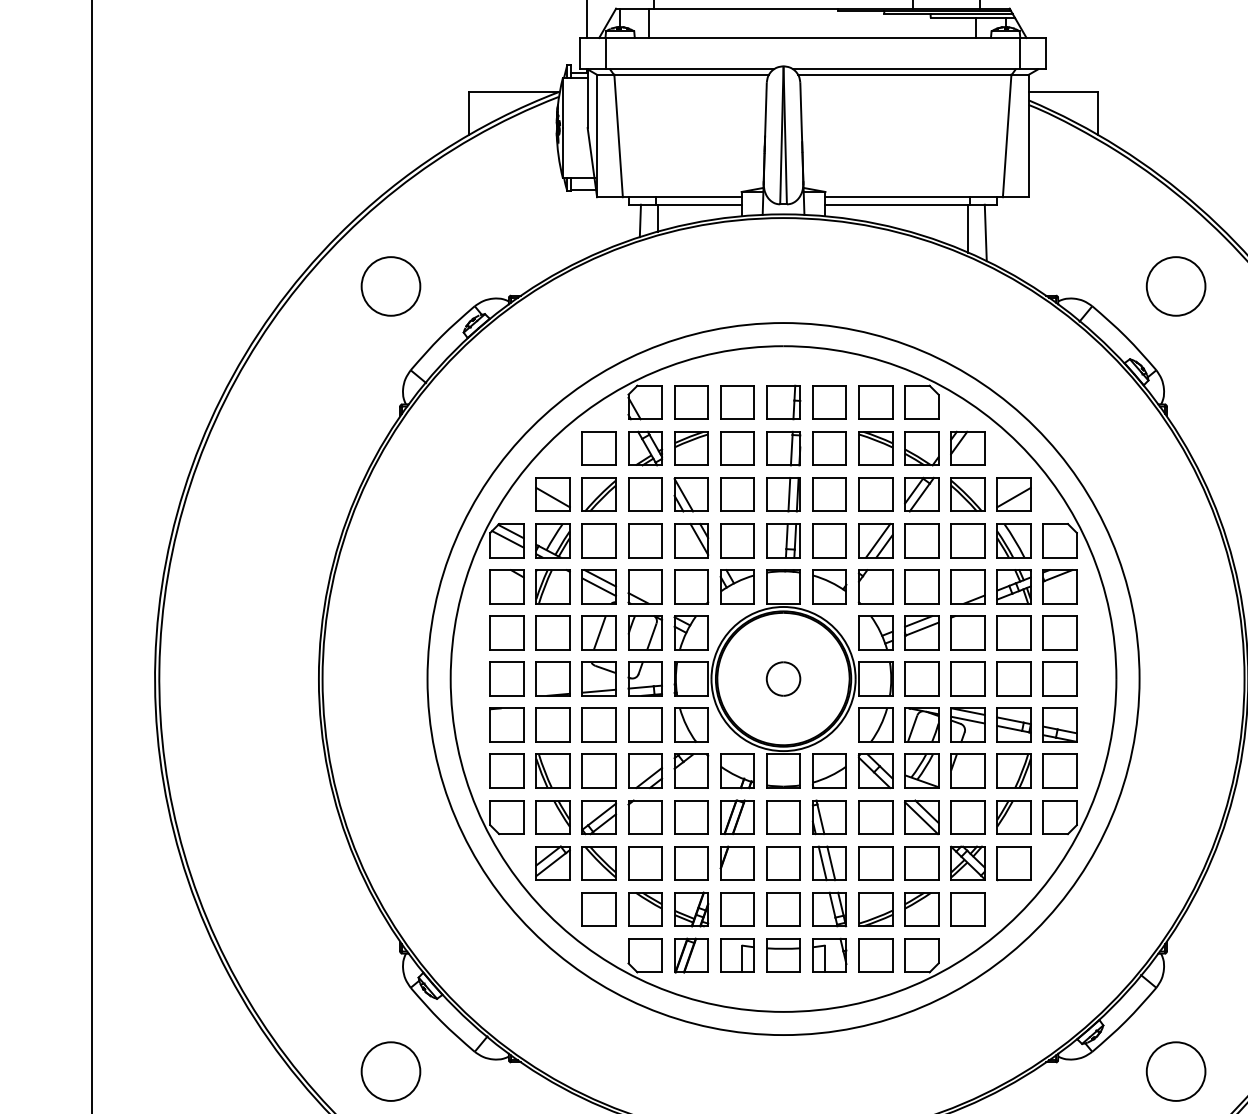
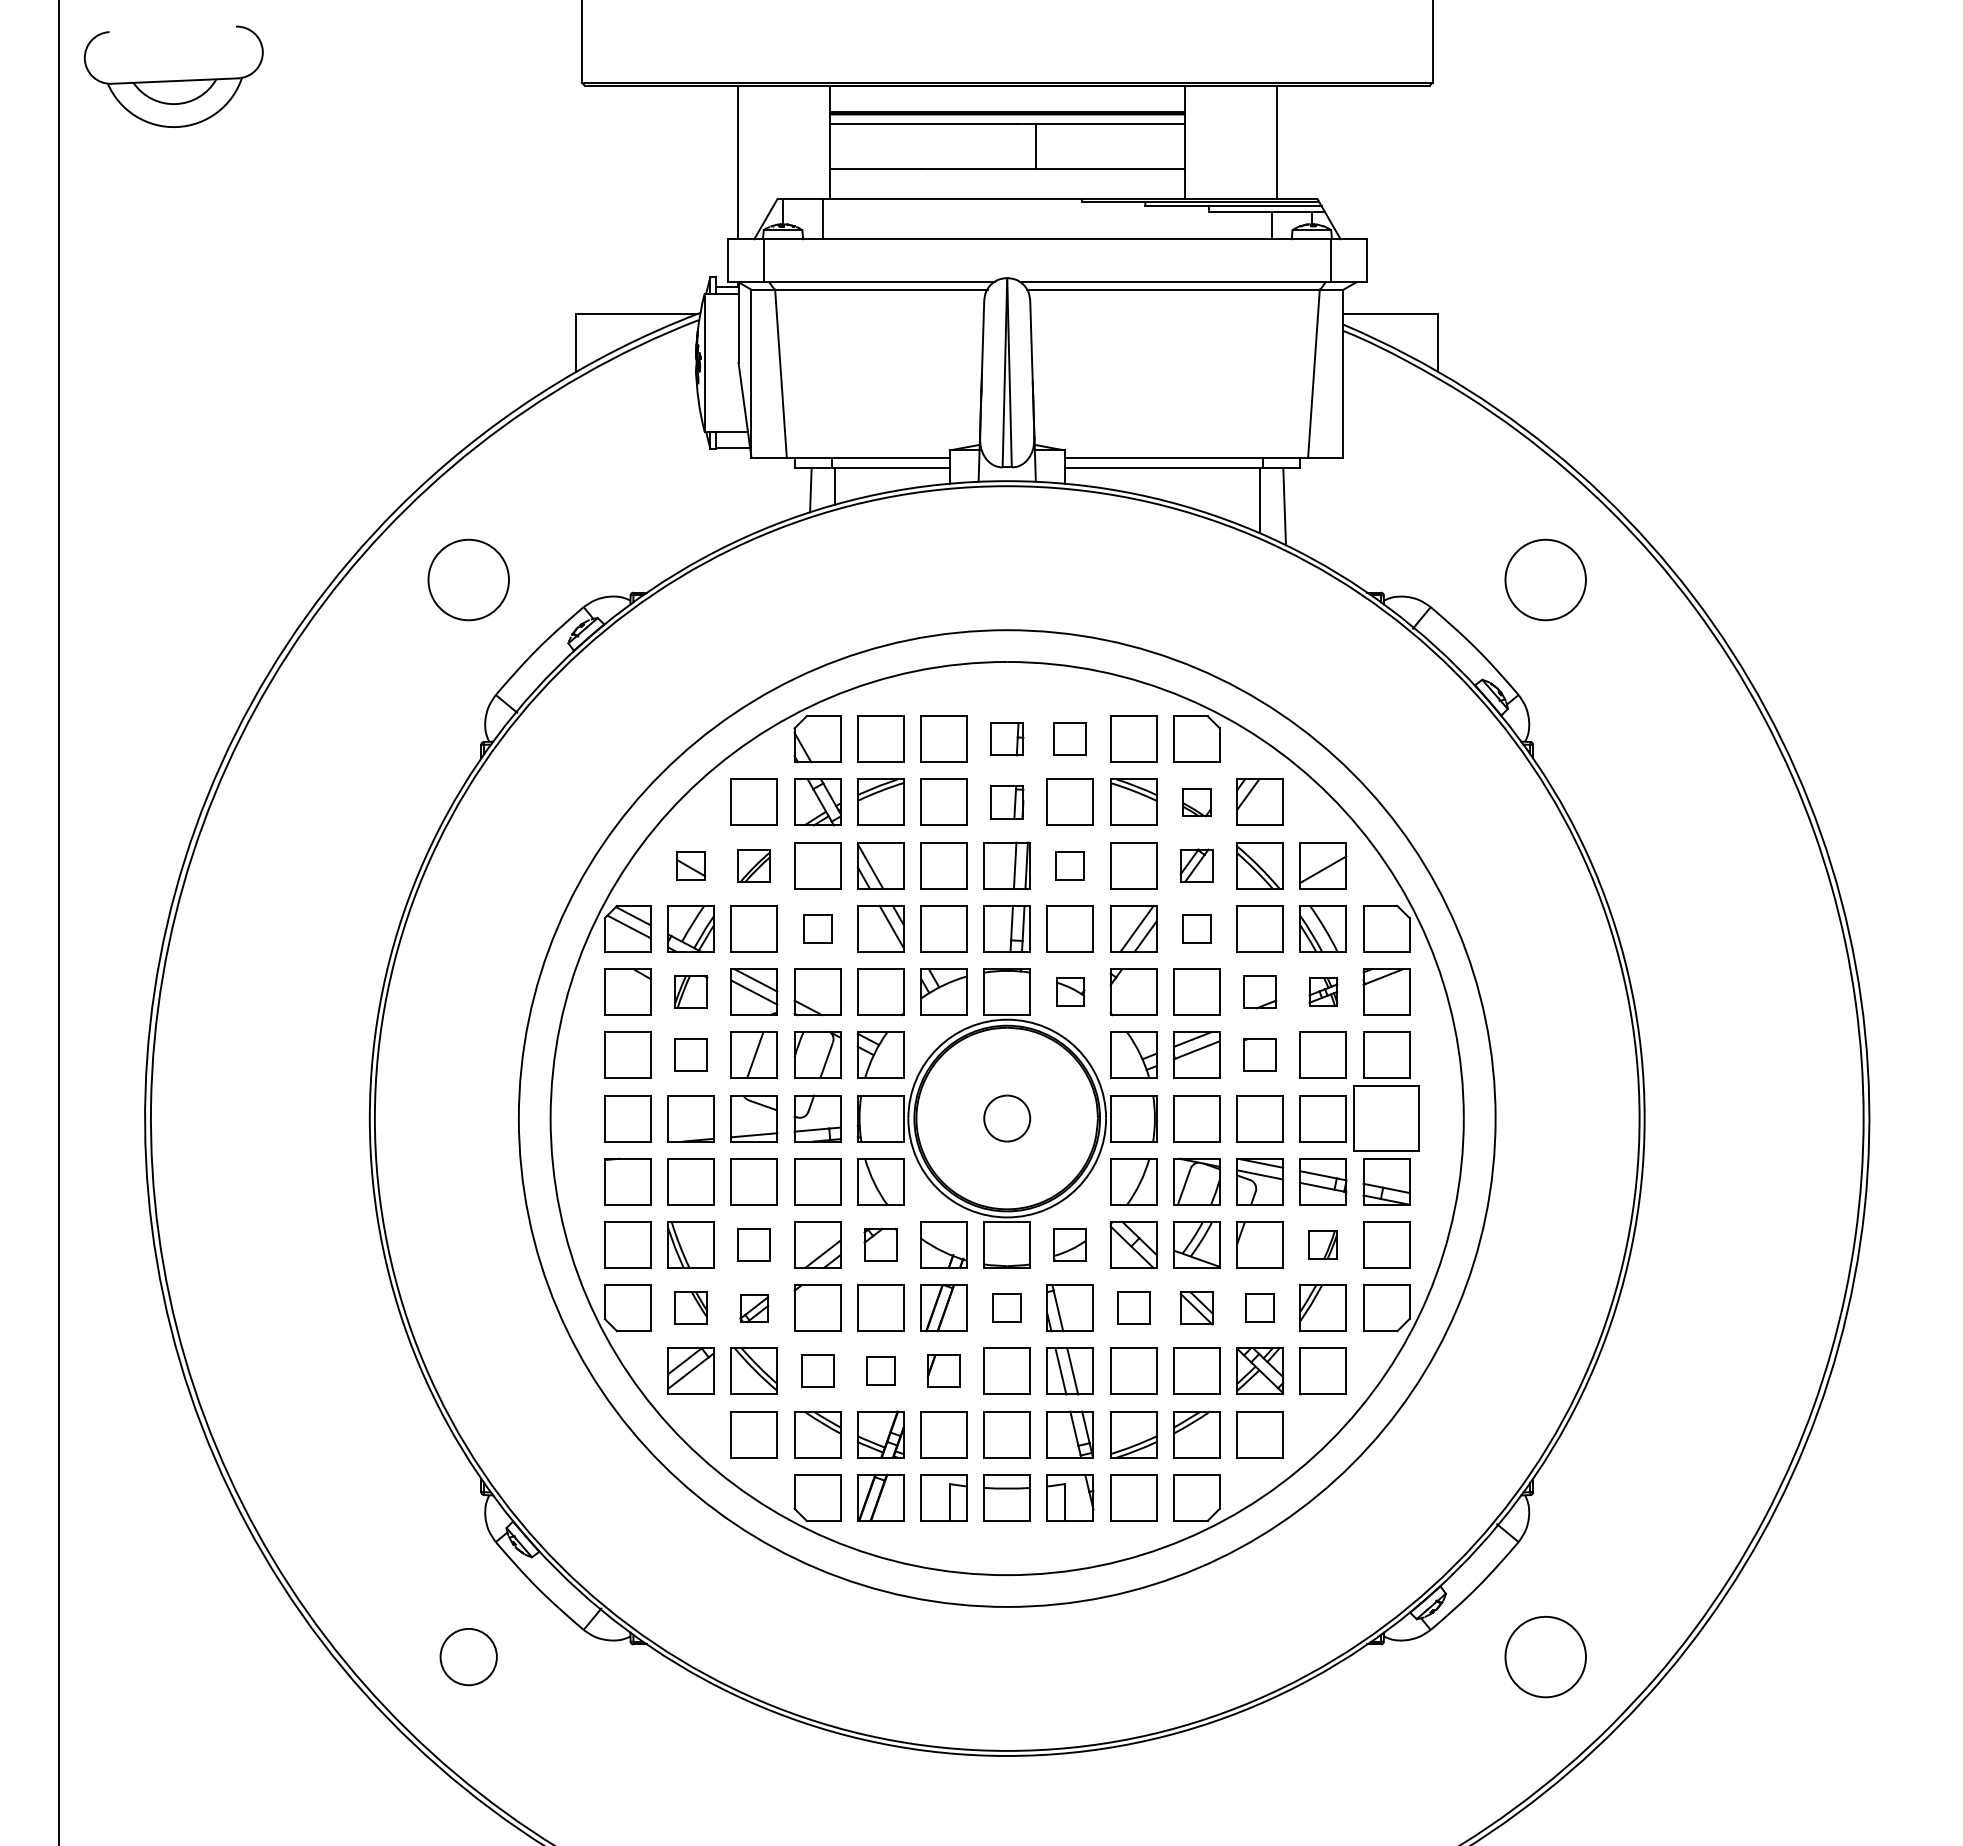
part: (828, 401) -> (1069, 738), size x0.7
part: (783, 402) -> (1007, 739), size x0.7
part: (783, 448) -> (1007, 802), size x0.7
part: (921, 448) -> (1196, 802), size x0.6
part: (553, 494) -> (691, 865), size x0.6
part: (598, 494) -> (753, 865), size x0.7
part: (828, 494) -> (1069, 865), size x0.6
part: (921, 494) -> (1196, 865), size x0.7
part: (645, 540) -> (817, 928), size x0.6
part: (921, 540) -> (1196, 928), size x0.6
part: (553, 586) -> (691, 991), size x0.7
part: (829, 586) -> (1070, 991), size x0.6
part: (968, 587) -> (1260, 992), size x0.7
part: (1014, 587) -> (1323, 992), size x0.6
part: (552, 632) -> (690, 1054), size x0.7
part: (967, 632) -> (1259, 1054), size x0.7
part: (1060, 679) -> (1386, 1118), size x1.4
part: (598, 770) -> (753, 1244), size x0.7
part: (691, 770) -> (880, 1244), size x0.7
part: (828, 770) -> (1069, 1244), size x0.7
part: (1013, 770) -> (1322, 1244), size x0.6
part: (552, 816) -> (690, 1307), size x0.7
part: (783, 816) -> (1006, 1307), size x0.6
part: (875, 816) -> (1133, 1307), size x0.7
part: (967, 816) -> (1259, 1307), size x0.6
part: (599, 817) -> (754, 1308), size x0.6
part: (921, 817) -> (1196, 1308), size x0.7
part: (645, 862) -> (817, 1370), size x0.7
part: (691, 862) -> (880, 1370), size x0.6
part: (737, 862) -> (943, 1370), size x0.7
circle: (390, 1071) -> (468, 1656), size x0.7

